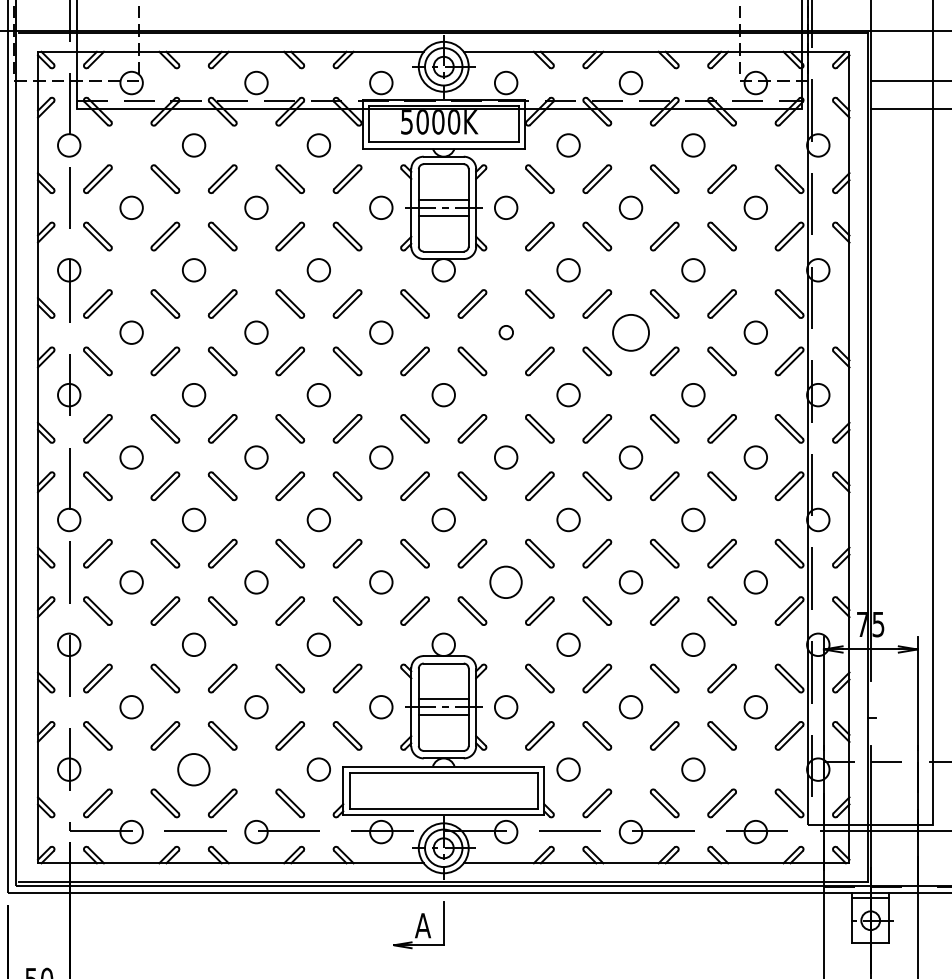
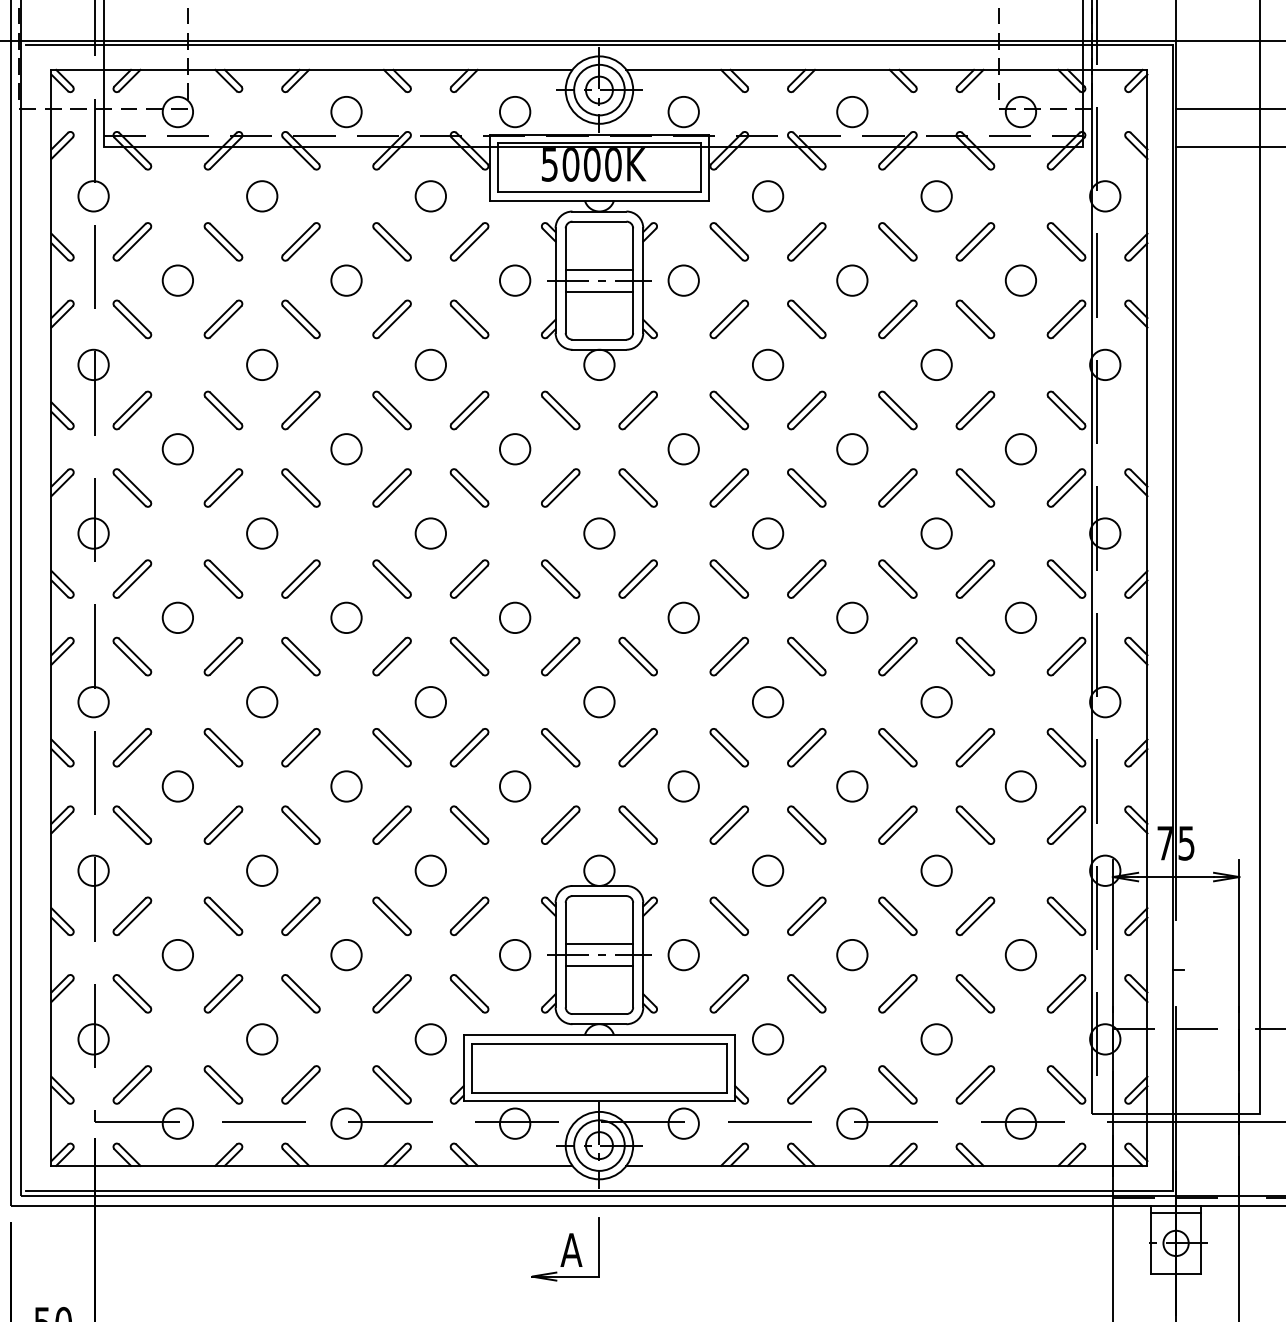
circle: (506, 332) -> (684, 448), size x1.67
circle: (630, 332) -> (851, 448), size x0.62
circle: (506, 582) -> (684, 786), size x0.71
circle: (194, 769) -> (262, 1039), size x0.71

